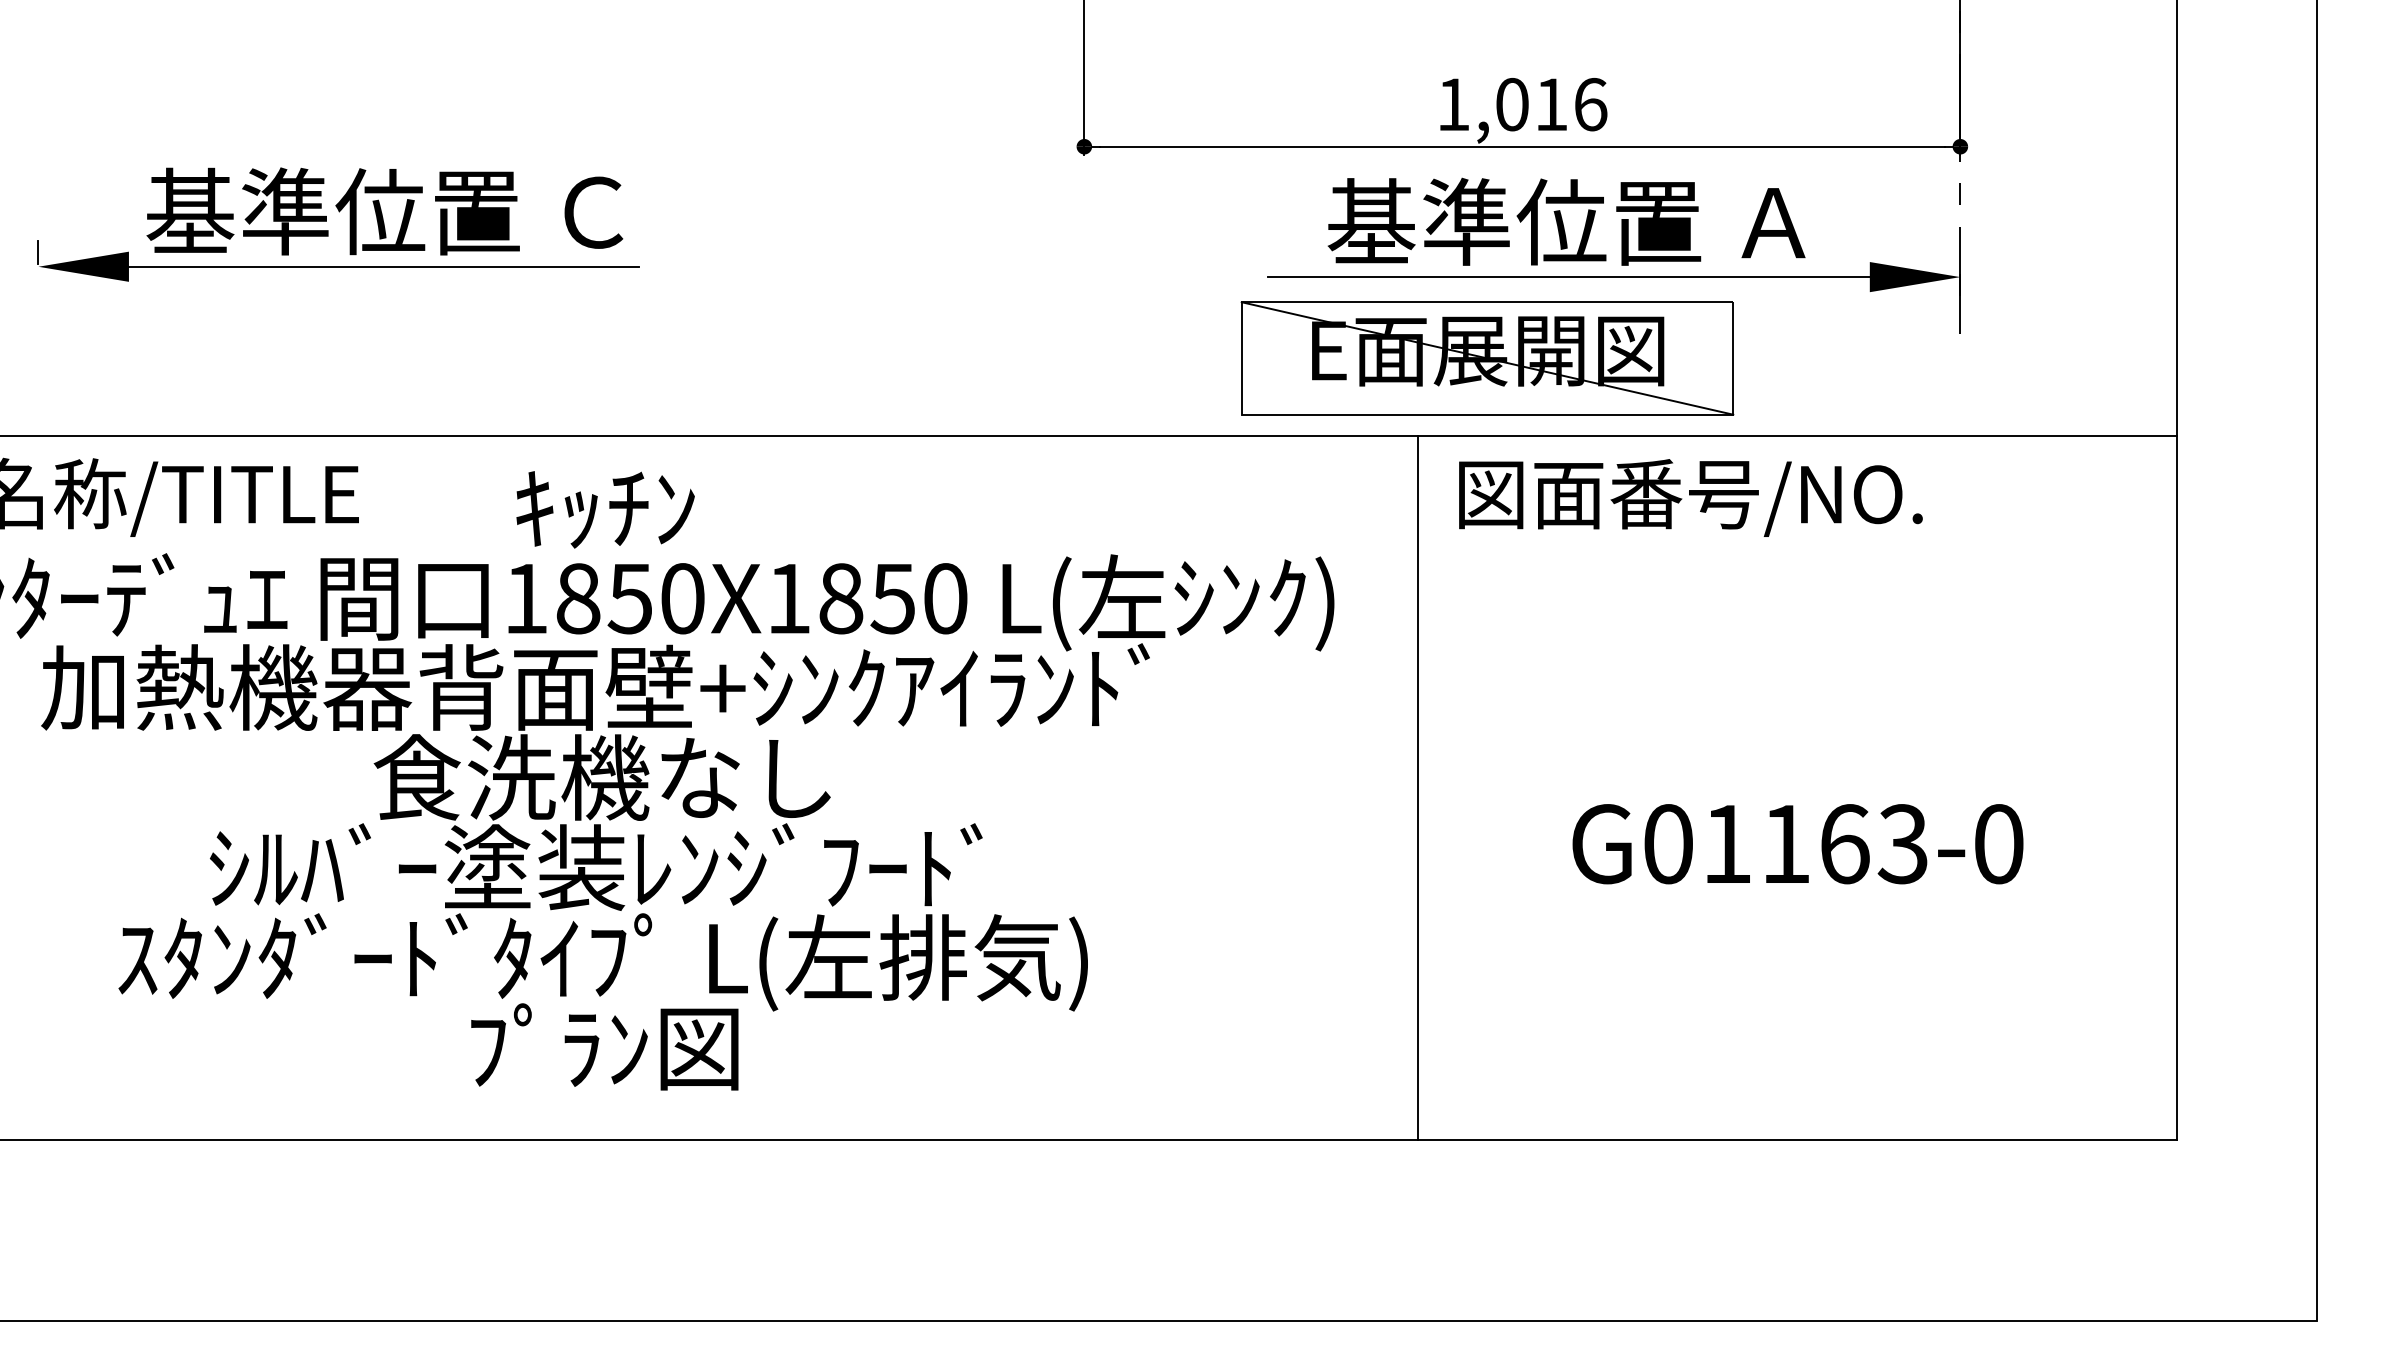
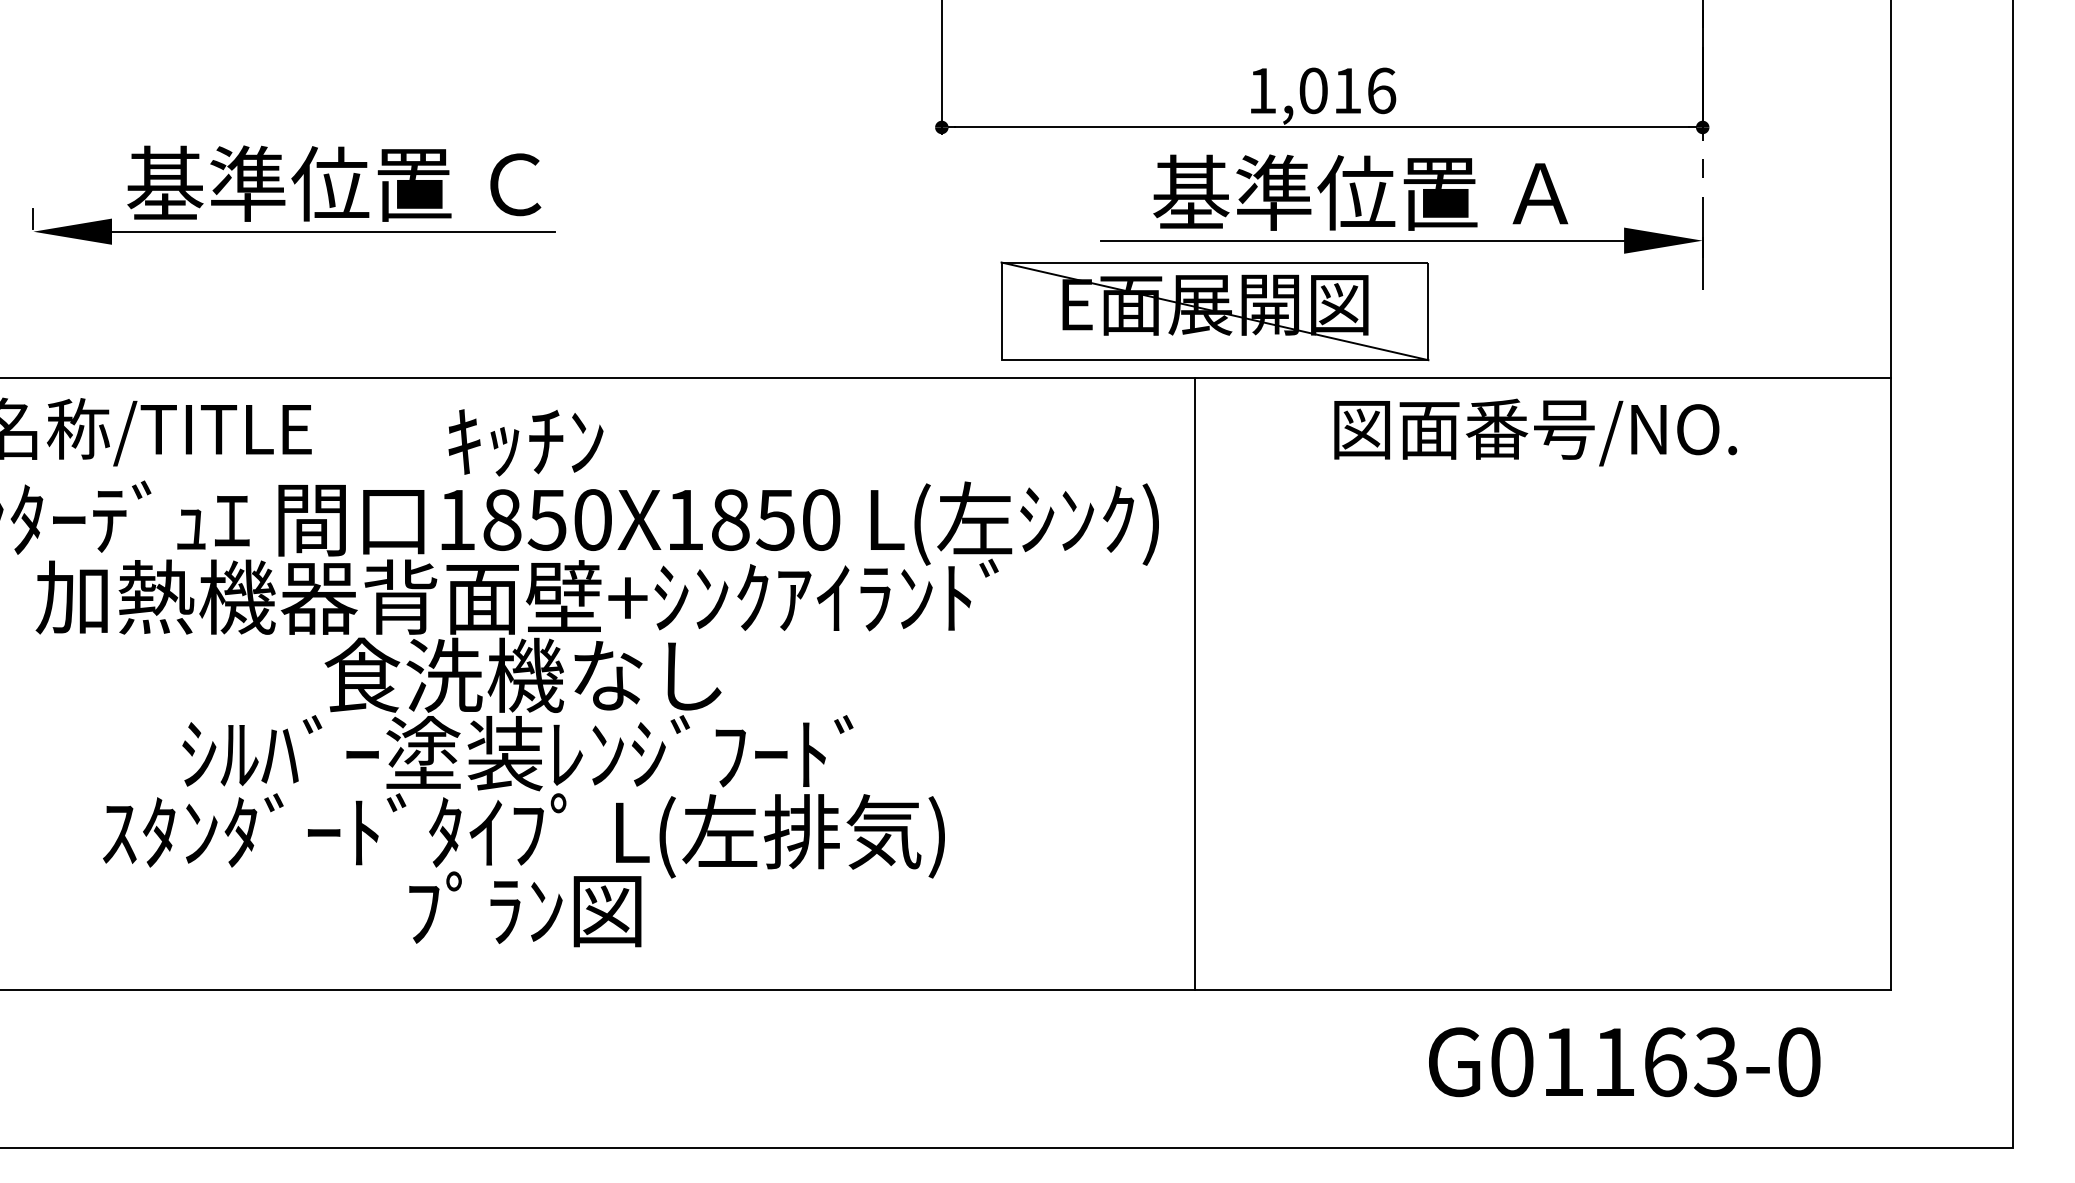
part: (1486, 358) -> (1214, 311), moved
text: (1690, 497) -> (1535, 432), moved
line: (1417, 788) -> (1194, 684), moved
text: (1797, 844) -> (1624, 1062), moved

